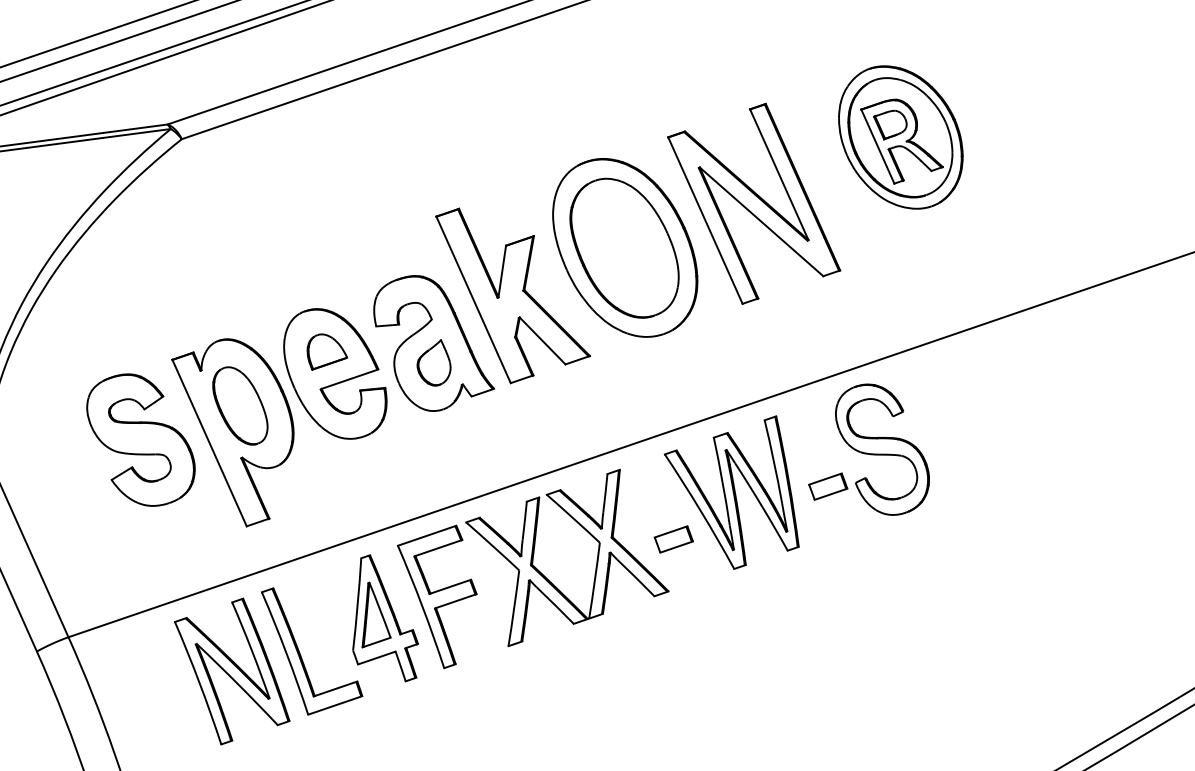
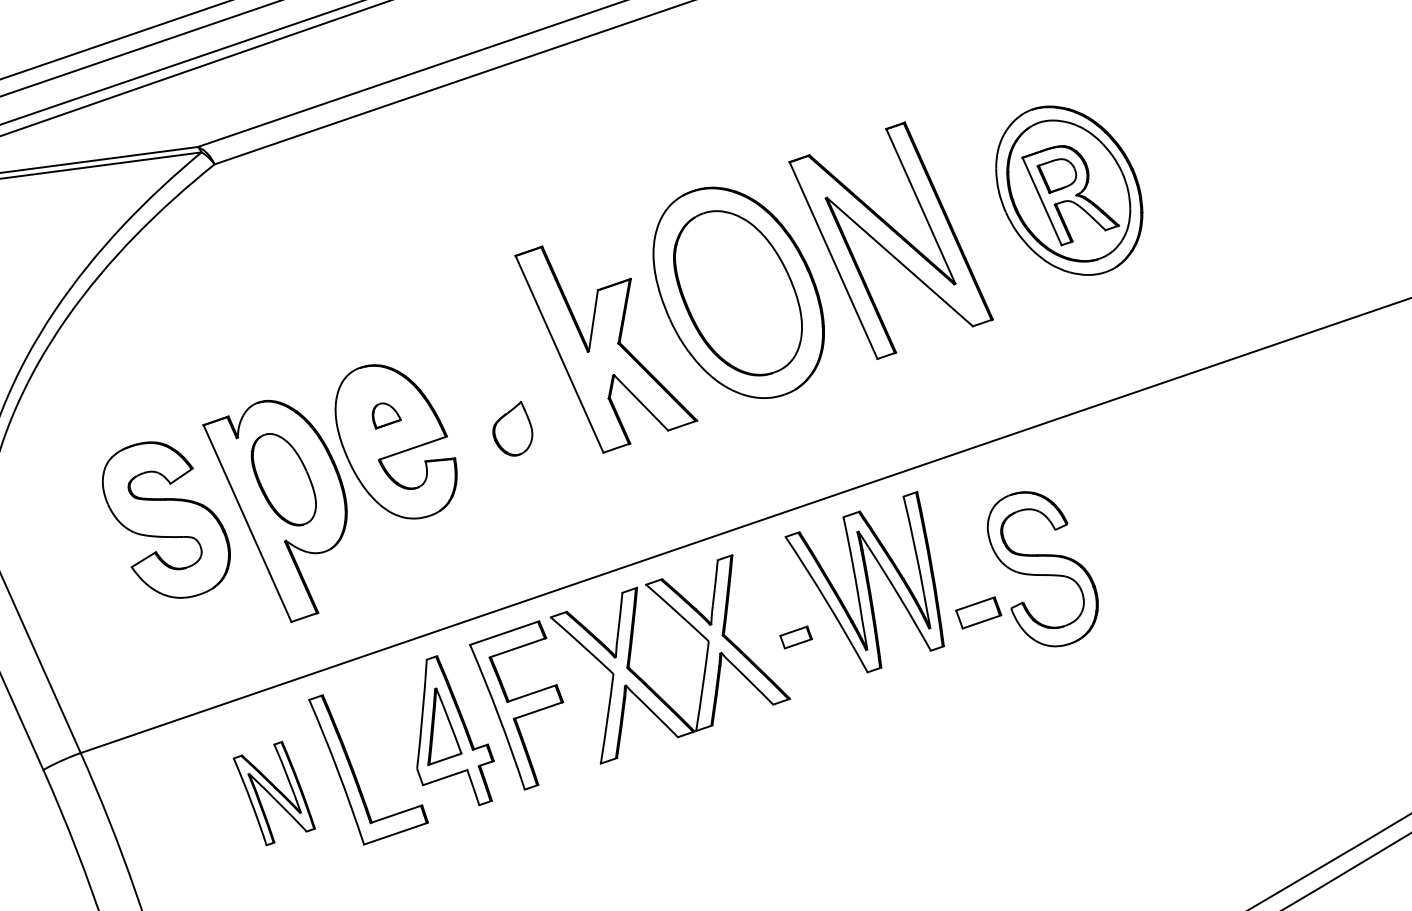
part: (900, 137) -> (1068, 190), moved
part: (434, 343) -> (513, 405), removed
part: (327, 351) -> (386, 415), size x0.6
part: (868, 449) -> (1026, 568), moved
part: (673, 539) -> (795, 637), size x0.7
part: (232, 671) -> (274, 793), size x0.6

